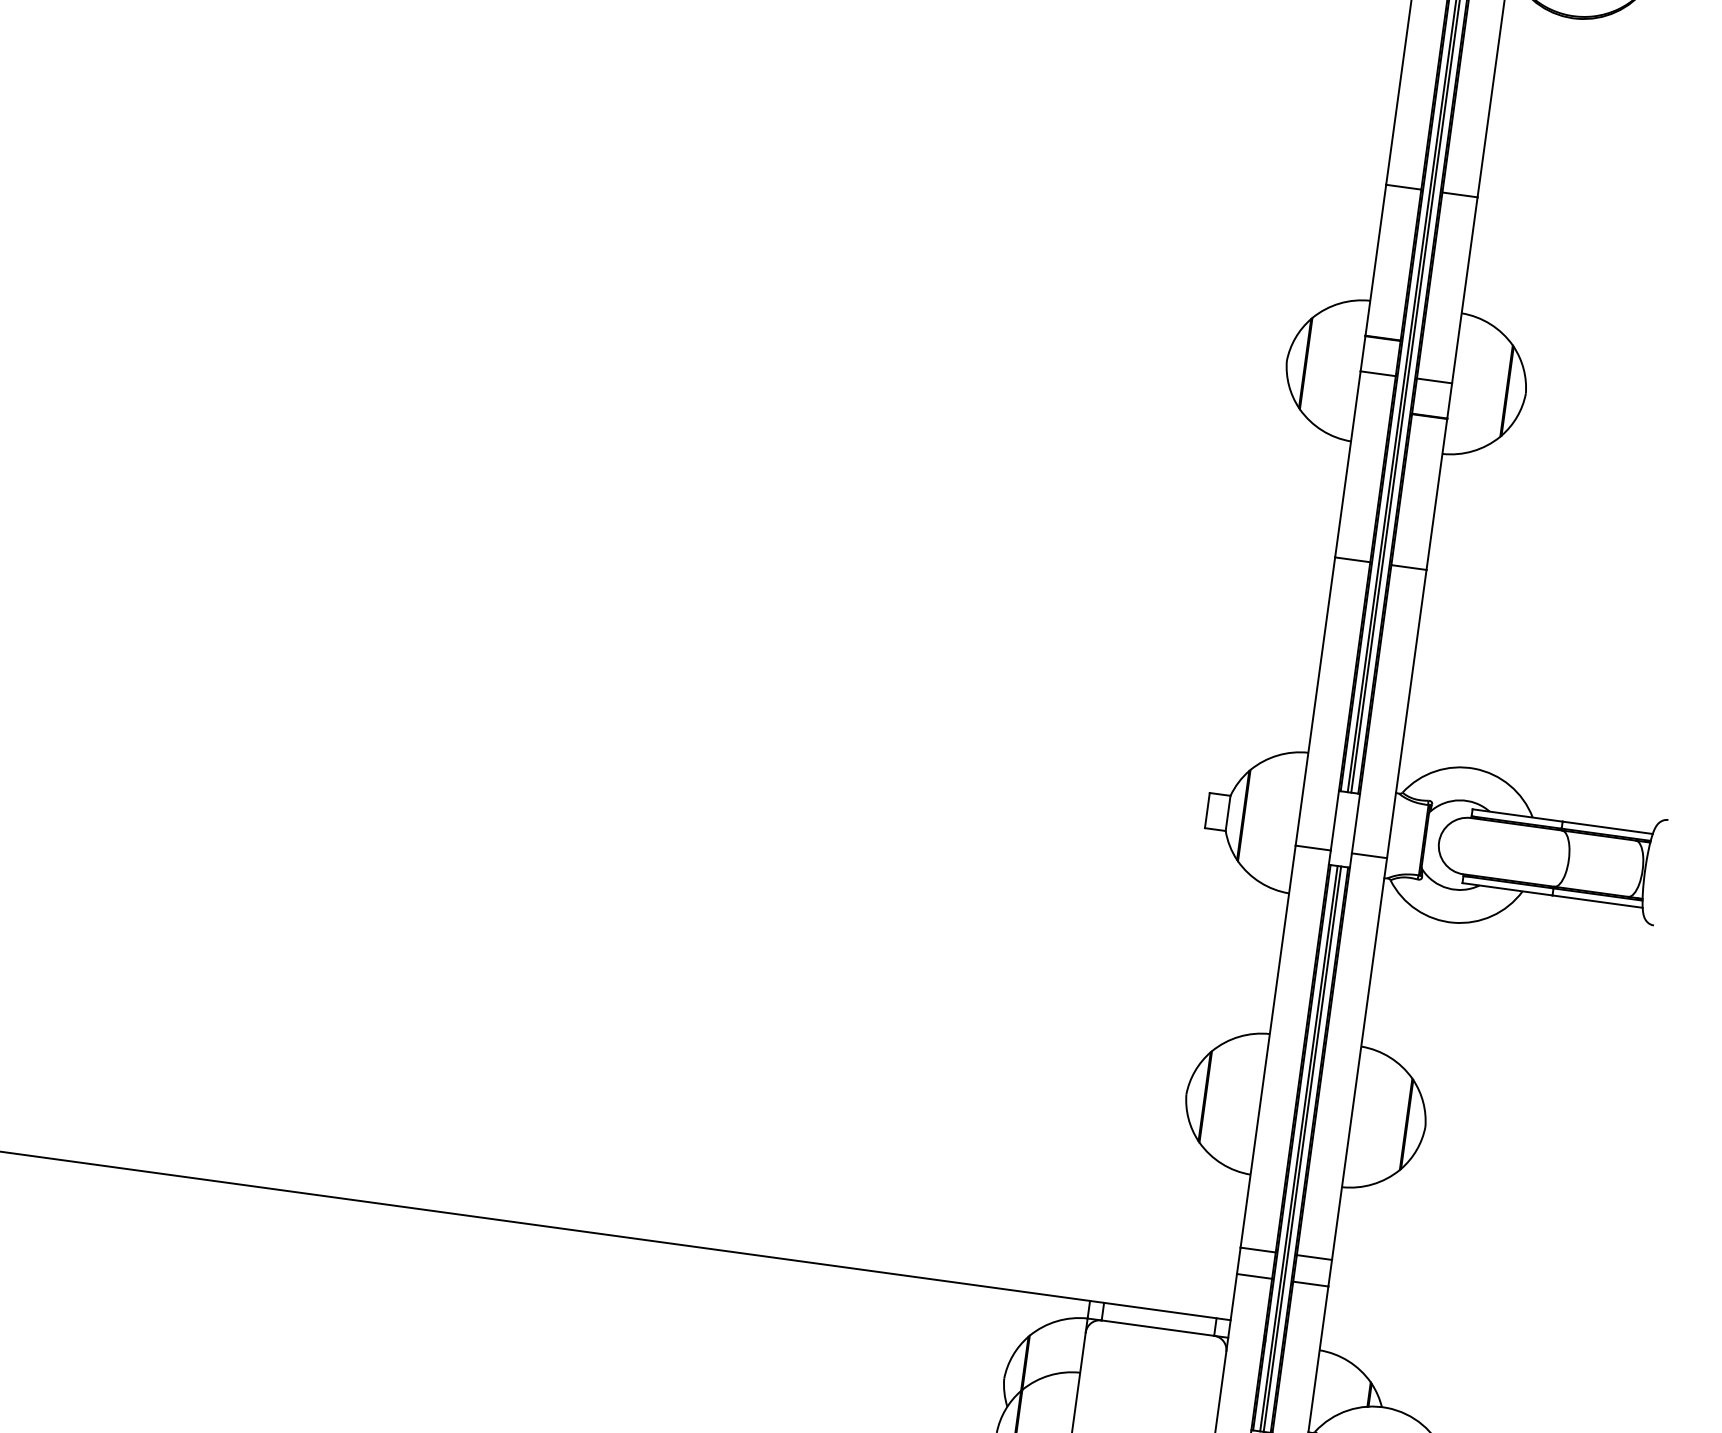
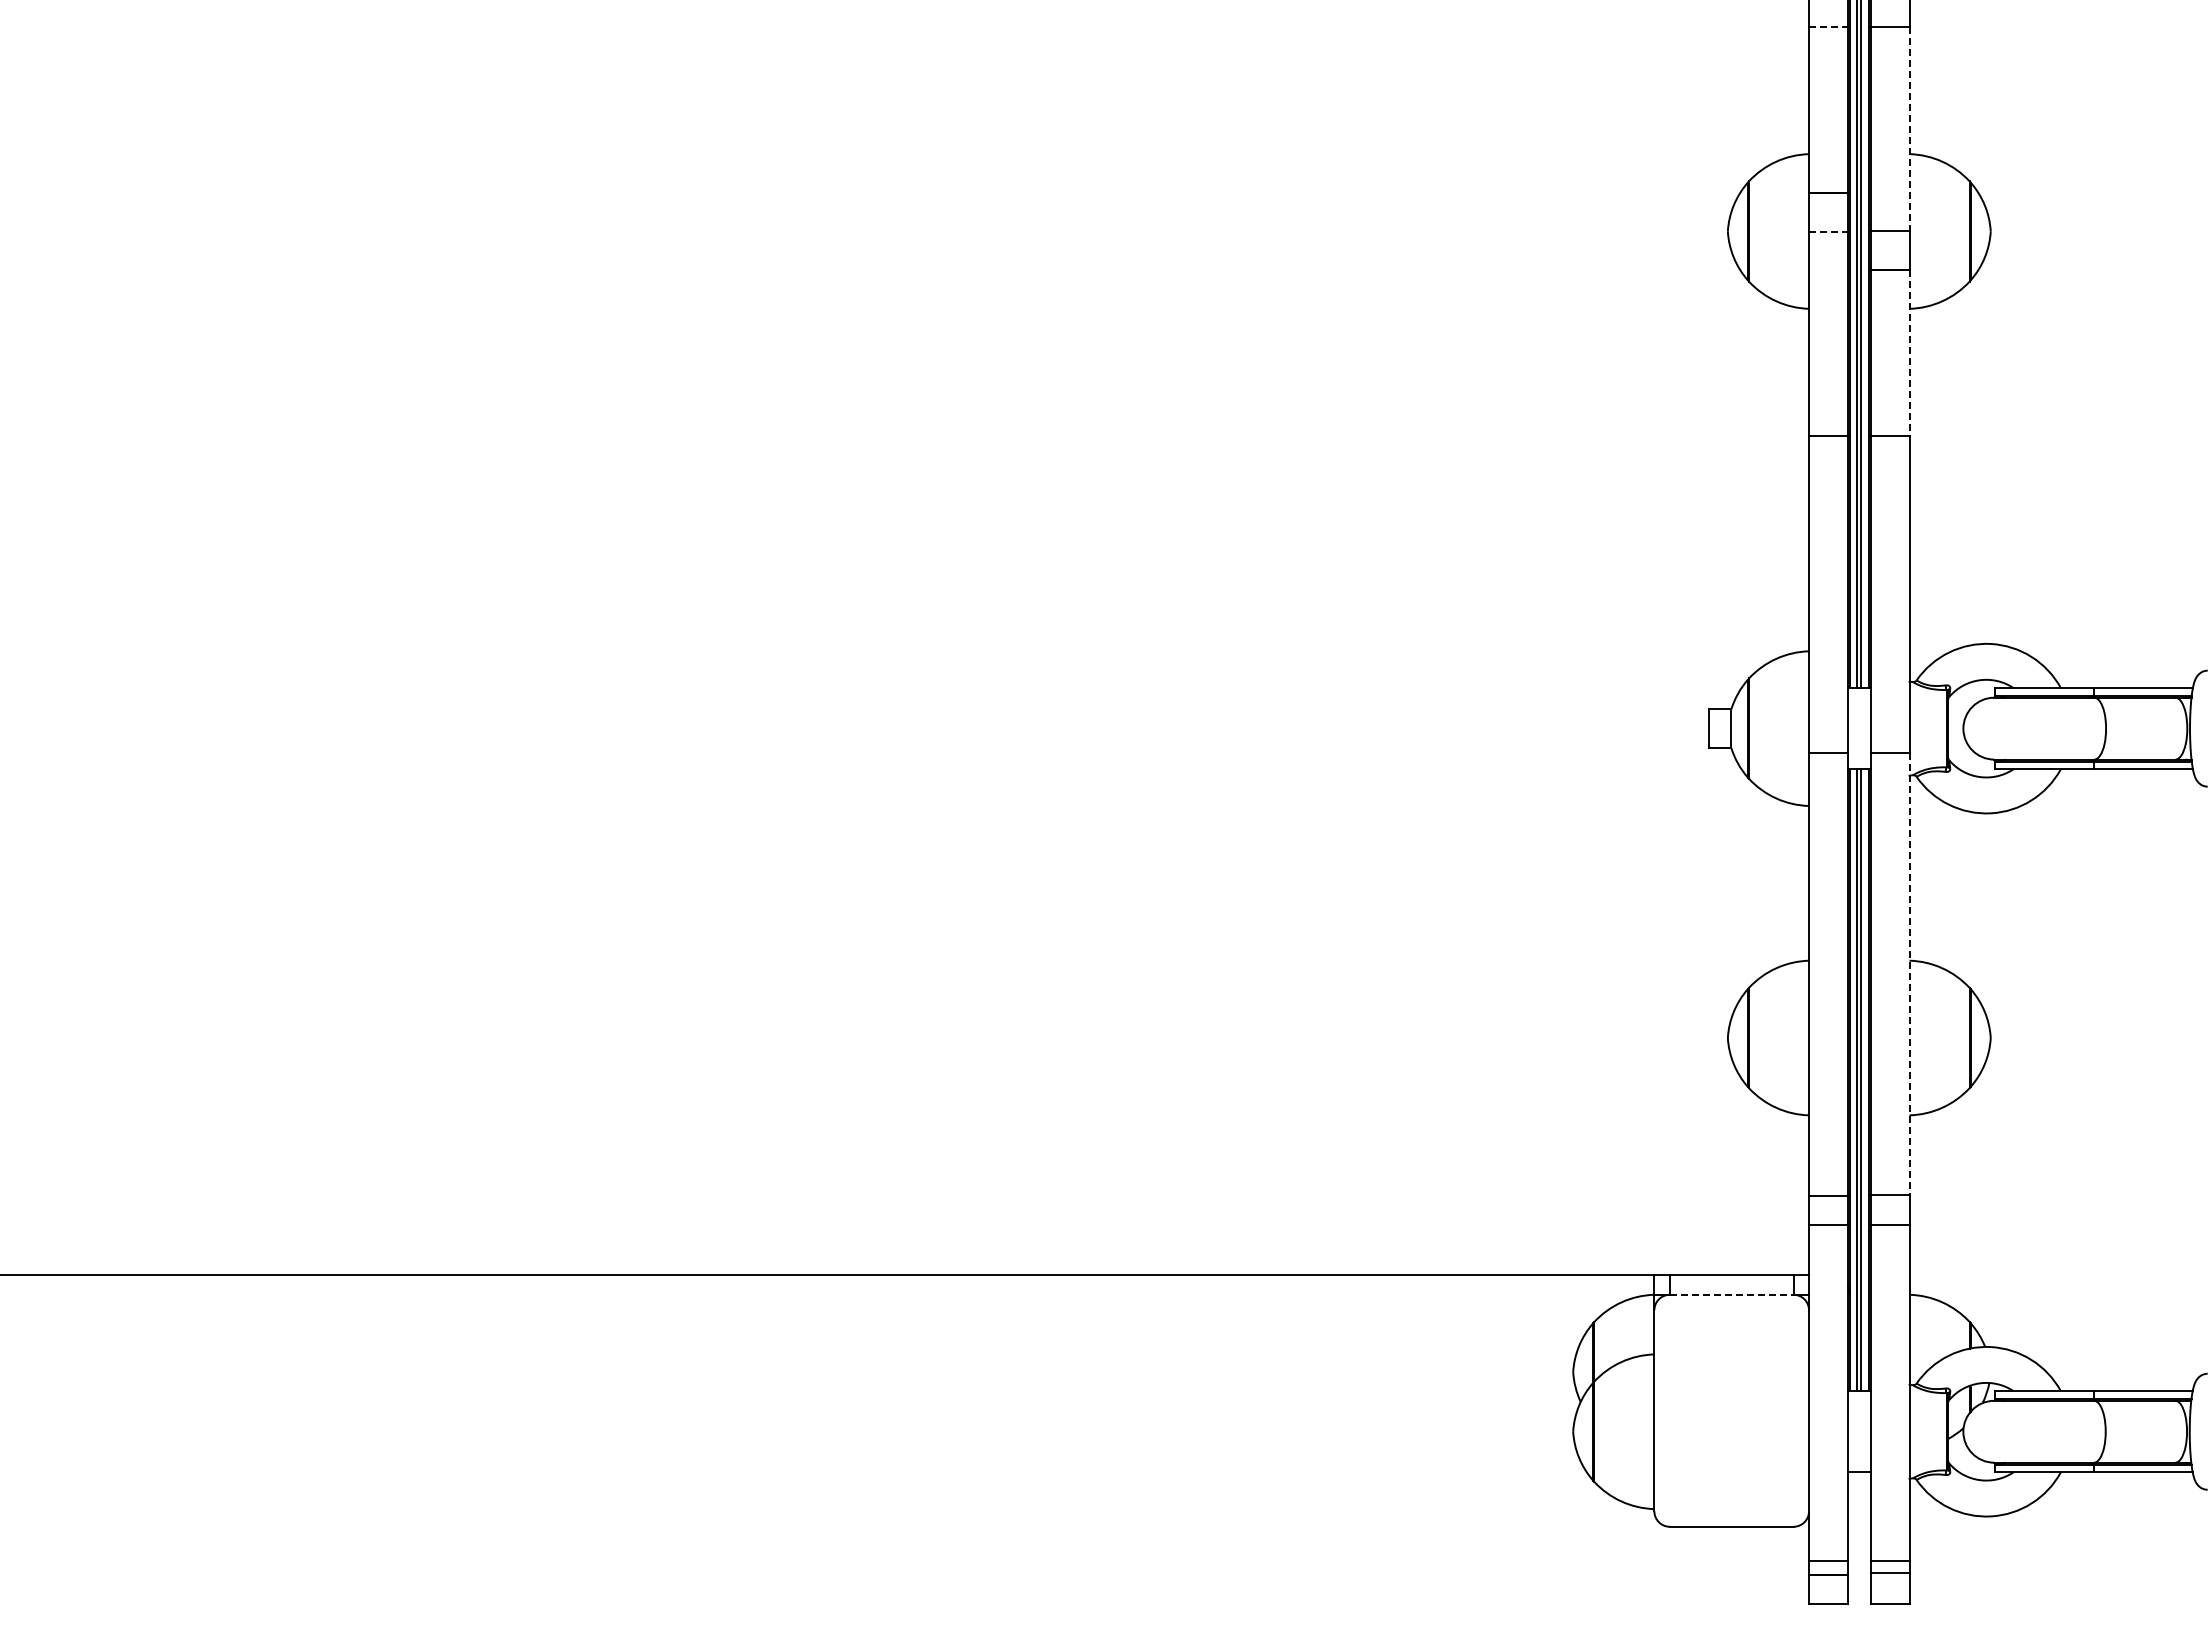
line: (1403, 187) -> (1828, 26), solid -> dashed
line: (1464, 290) -> (1909, 129), solid -> dashed
line: (1378, 373) -> (1828, 231), solid -> dashed
line: (1436, 494) -> (1909, 353), solid -> dashed
line: (1359, 1059) -> (1909, 974), solid -> dashed
line: (1157, 1327) -> (1731, 1294), solid -> dashed

